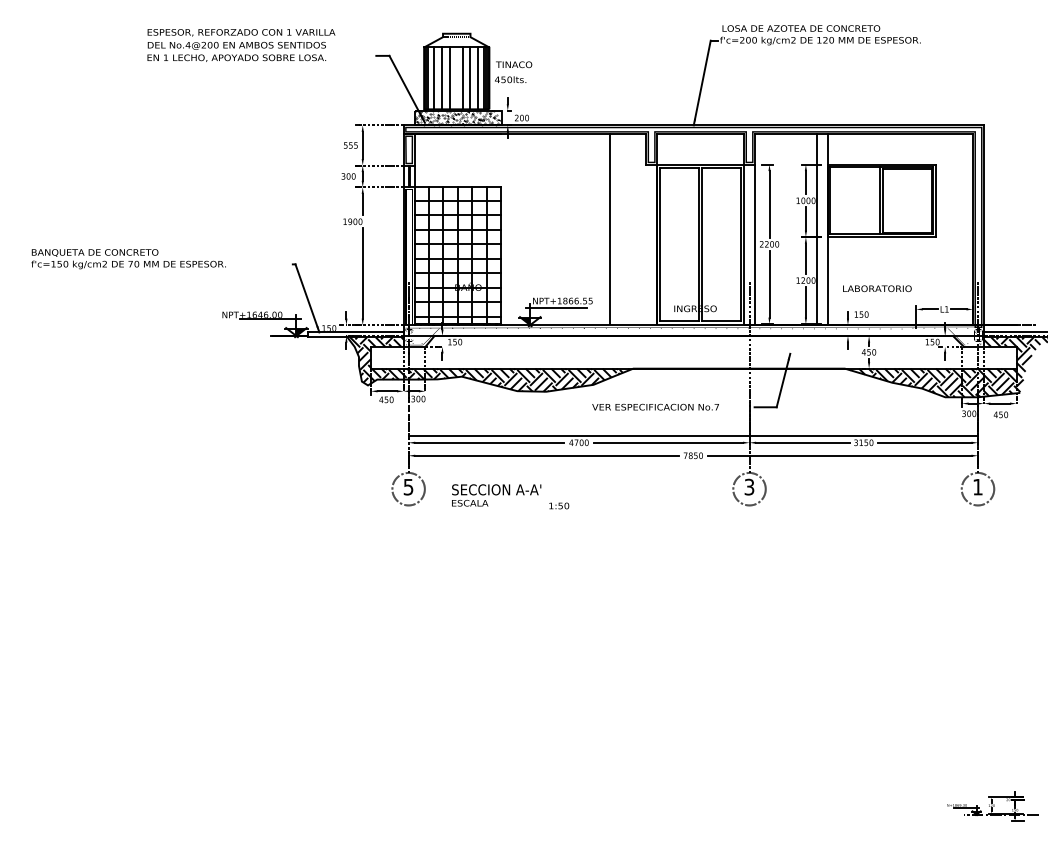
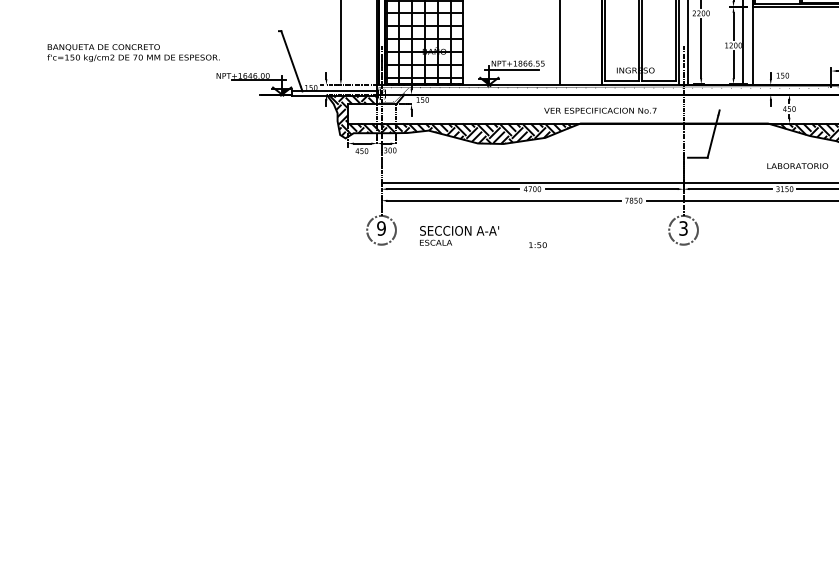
text: (128, 259) -> (133, 53), moved
text: (877, 288) -> (797, 165), moved
text: (655, 406) -> (600, 110), moved
text: (408, 486) -> (381, 227), 5 -> 9
text: (559, 505) -> (538, 244), moved

